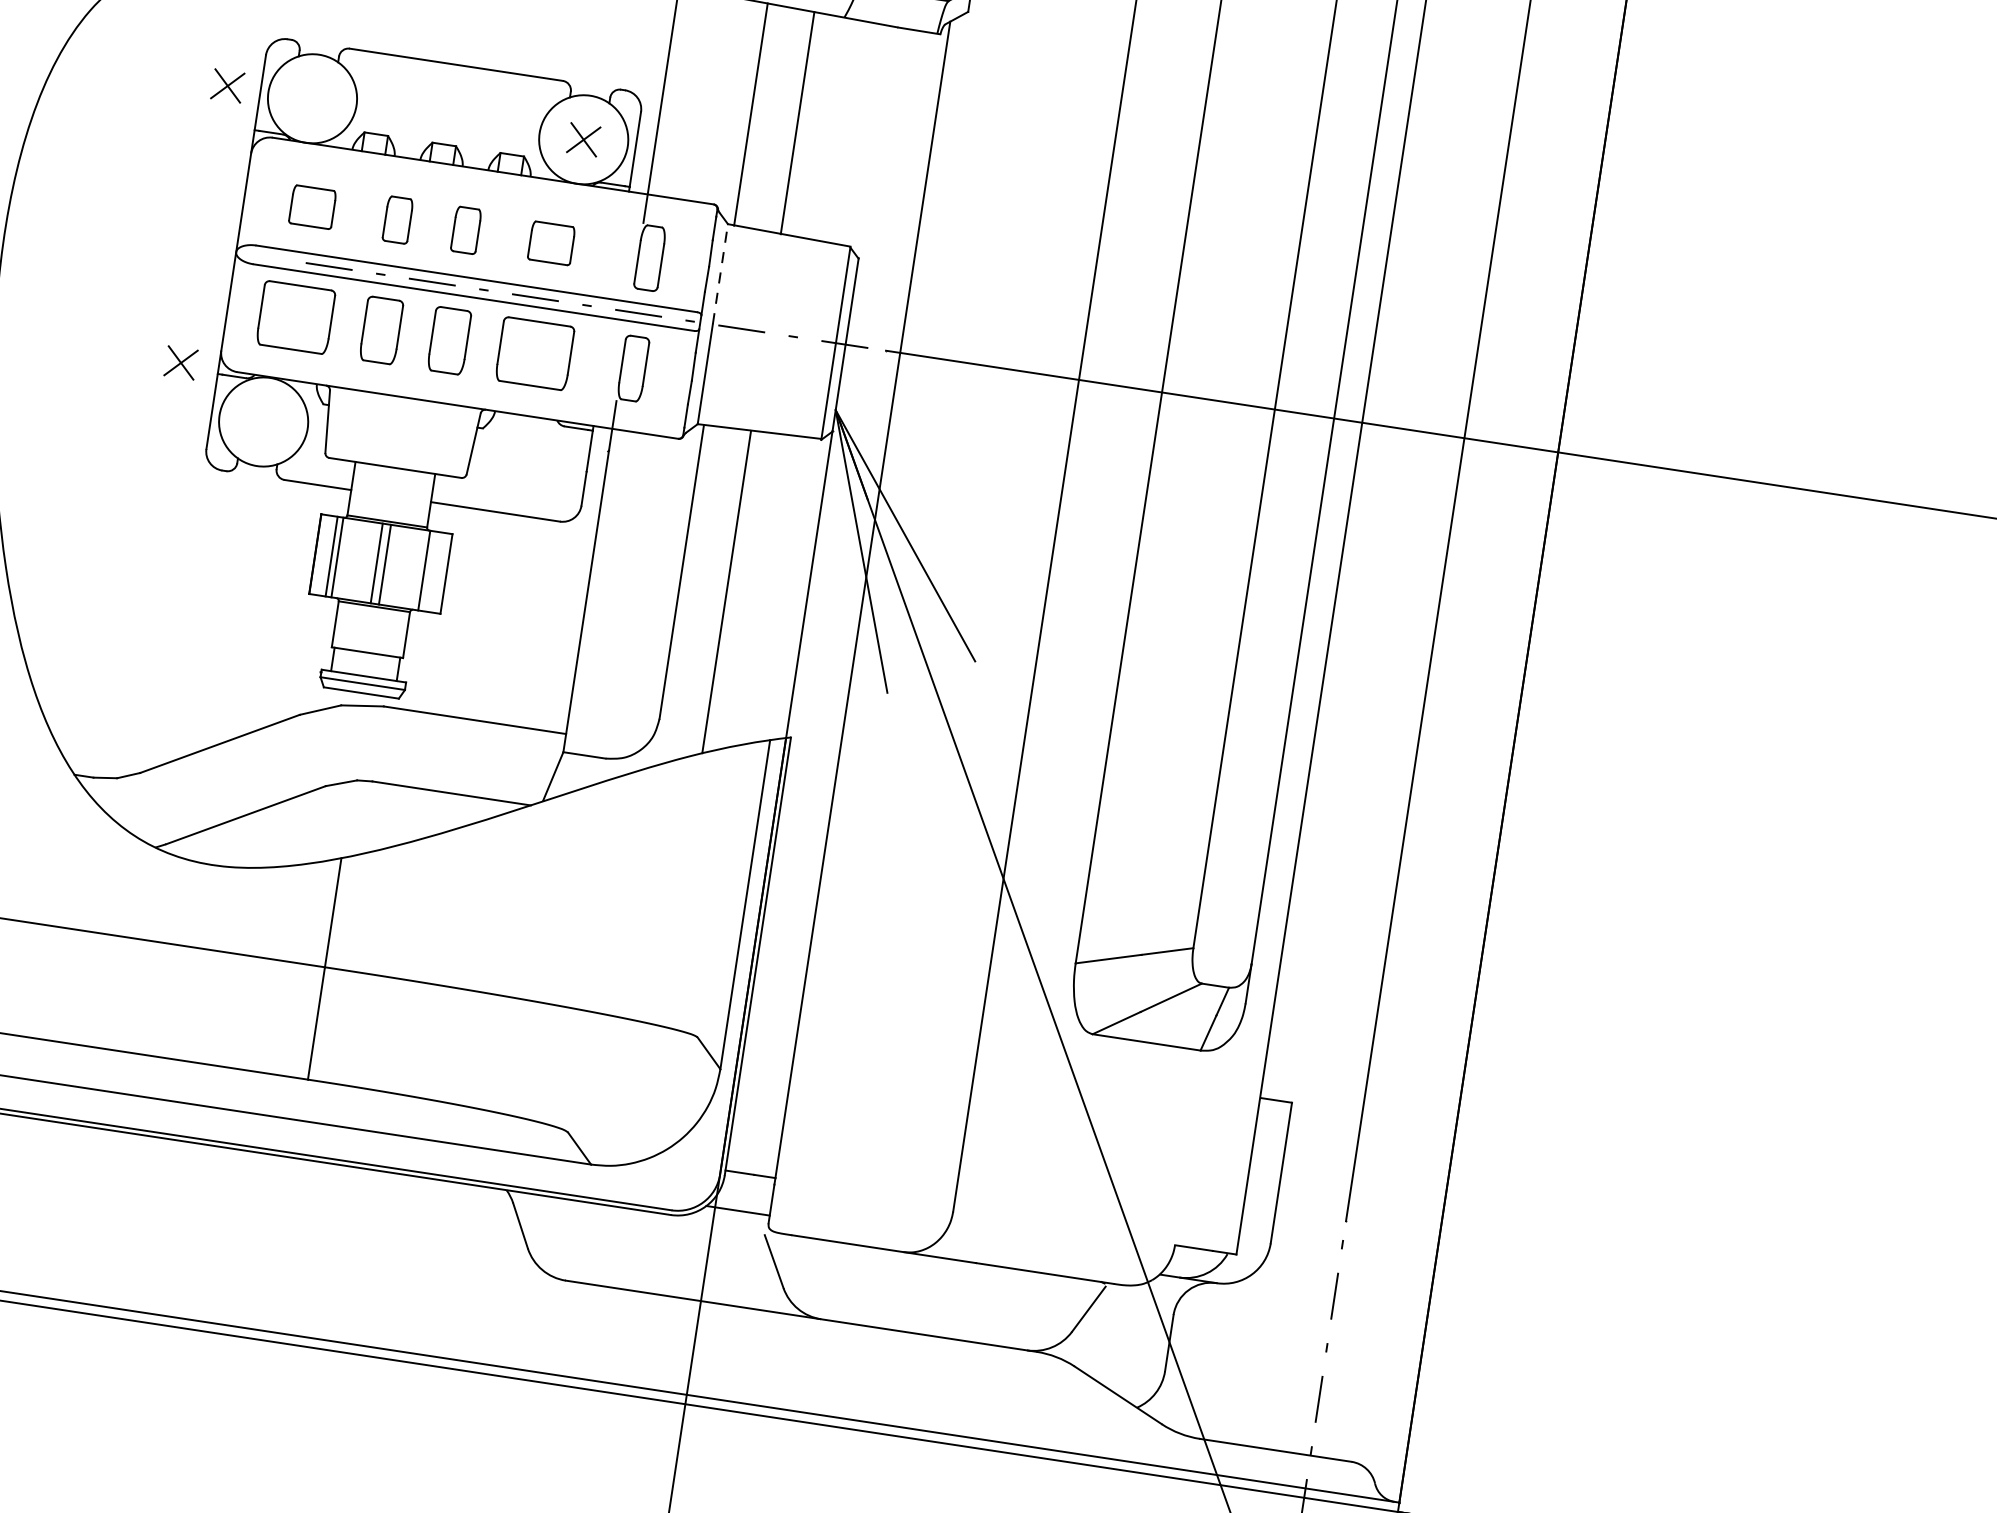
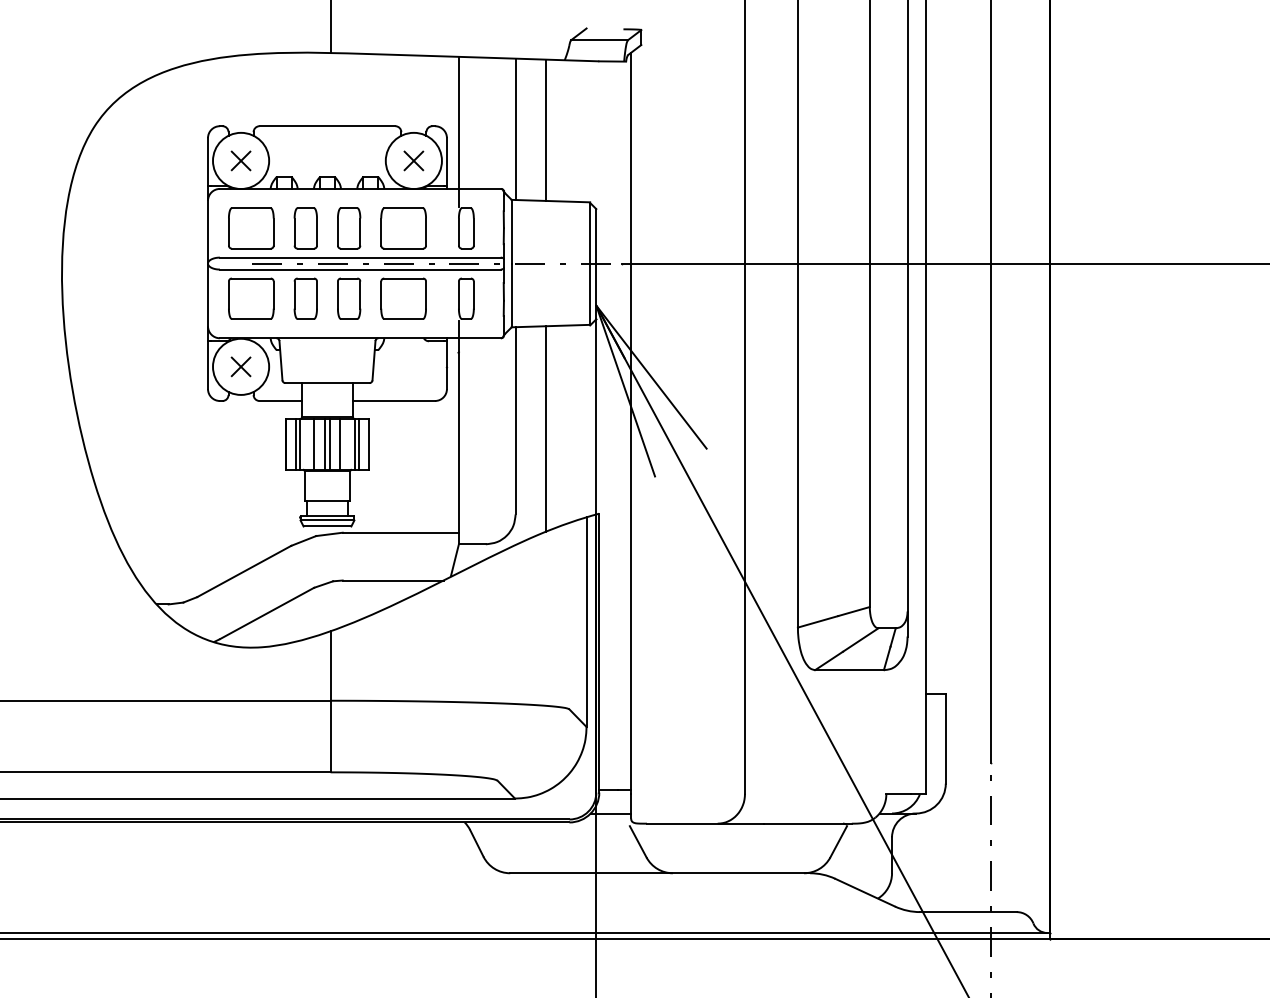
part: (226, 85) -> (240, 160), moved
part: (312, 207) -> (251, 228), size x1.67
part: (397, 220) -> (305, 228), size x1.43
part: (466, 230) -> (349, 228), size x1.43
part: (551, 243) -> (403, 228), size x1.67
line: (720, 273) -> (511, 231), dashed -> solid
part: (180, 362) -> (240, 366), moved
line: (360, 559) -> (314, 443), added
line: (401, 565) -> (340, 443), added
line: (429, 570) -> (358, 443), added

